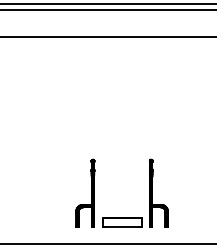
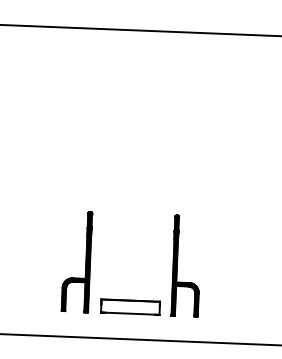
part: (121, 217) -> (129, 299), moved

